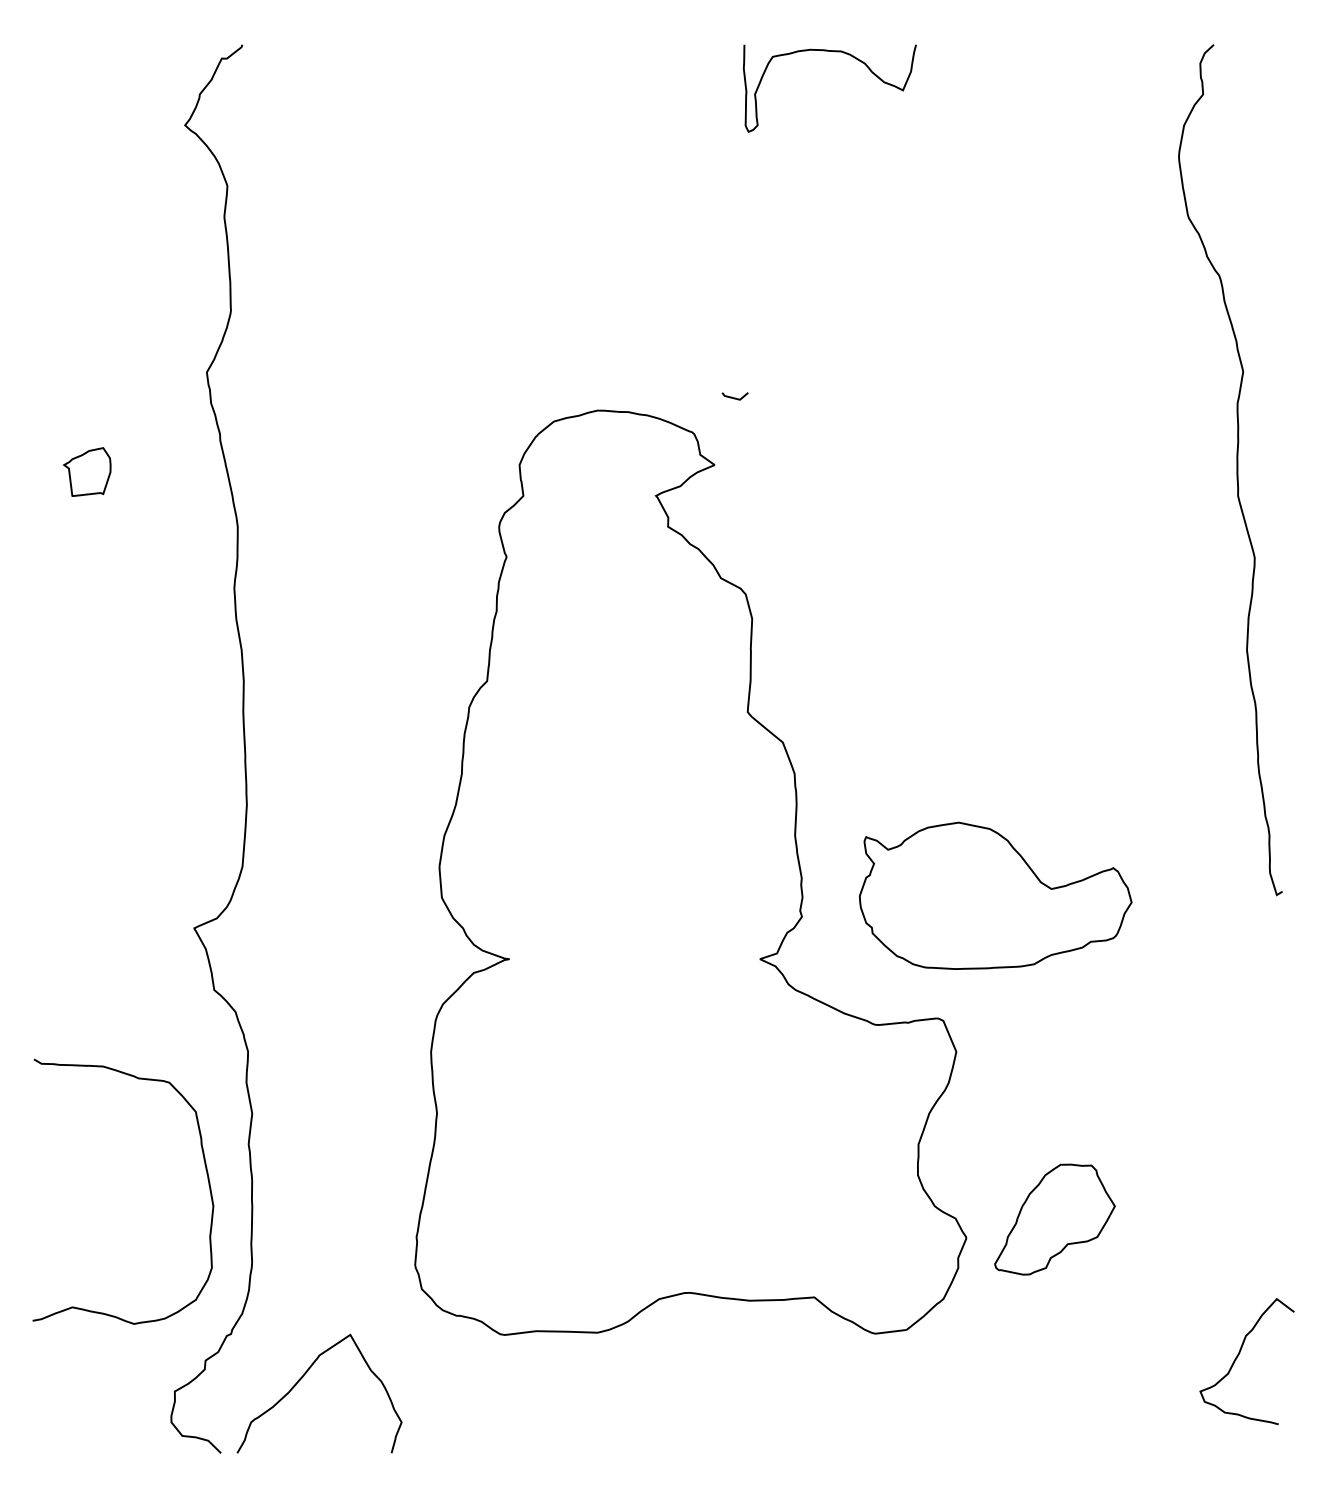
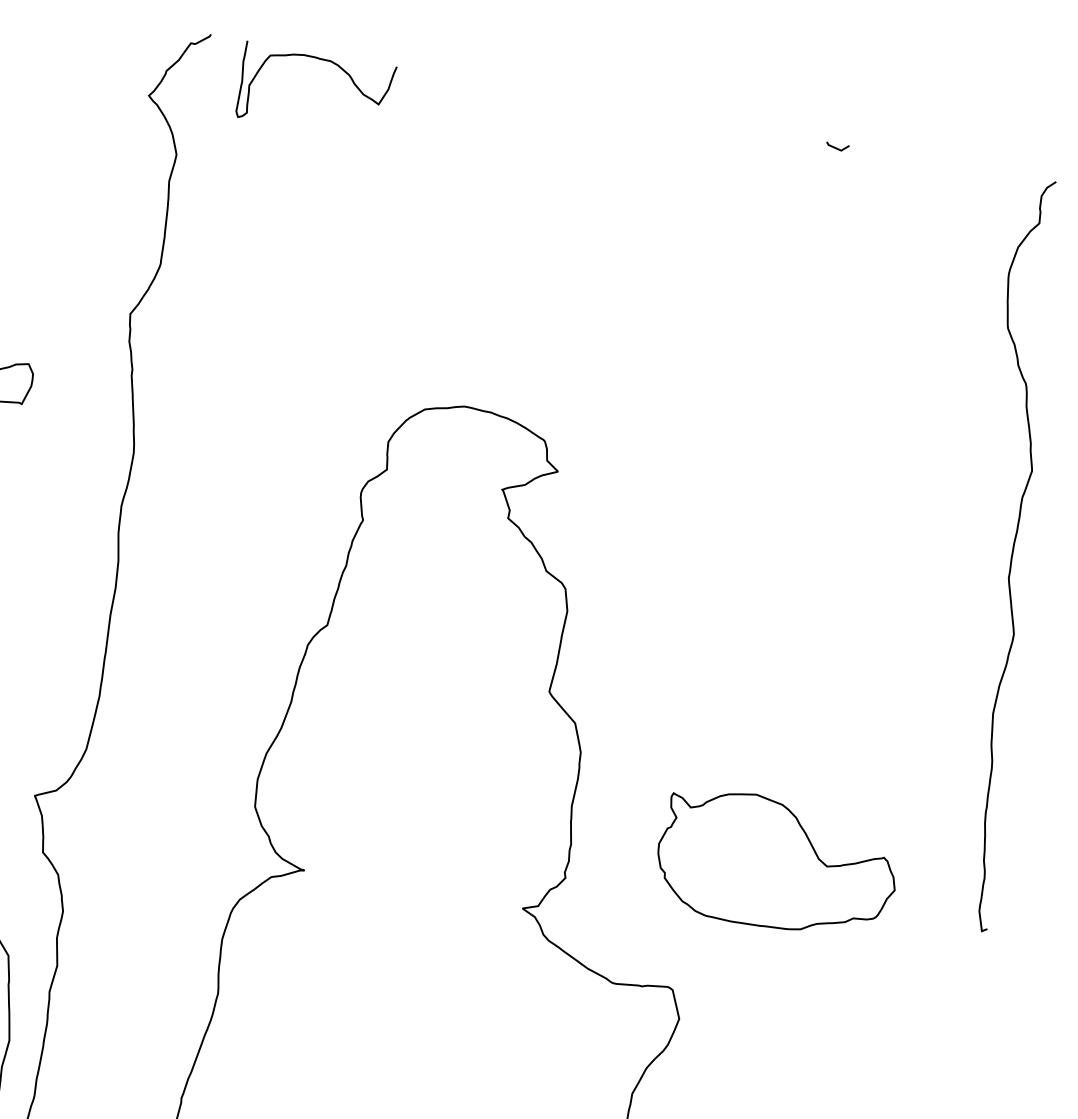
curve: (834, 52) -> (324, 61), moved
line: (734, 397) -> (836, 147), moved
part: (995, 895) -> (777, 863), moved

